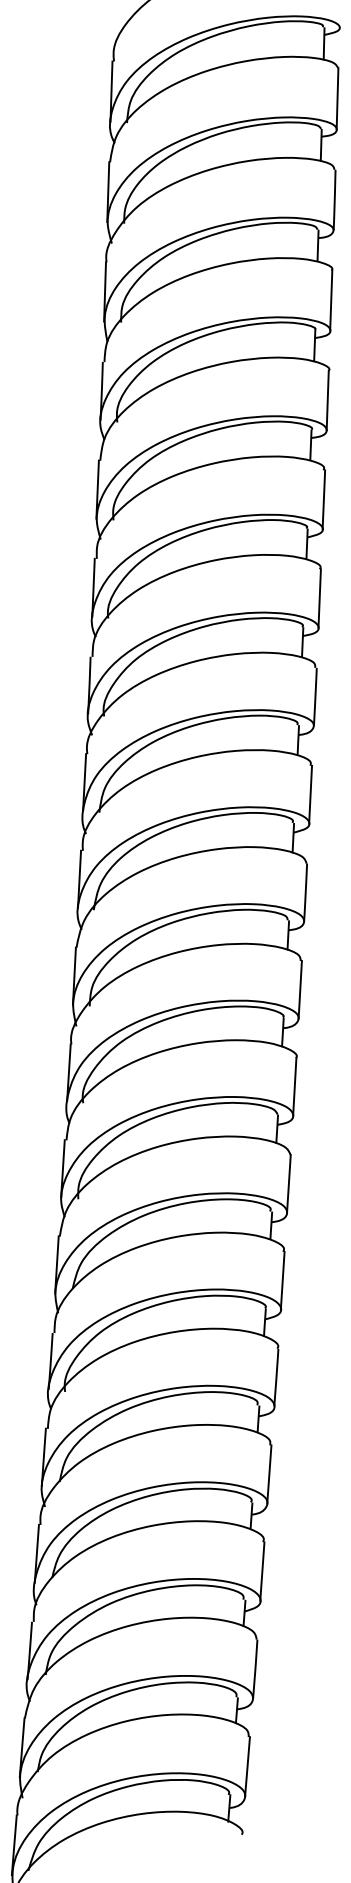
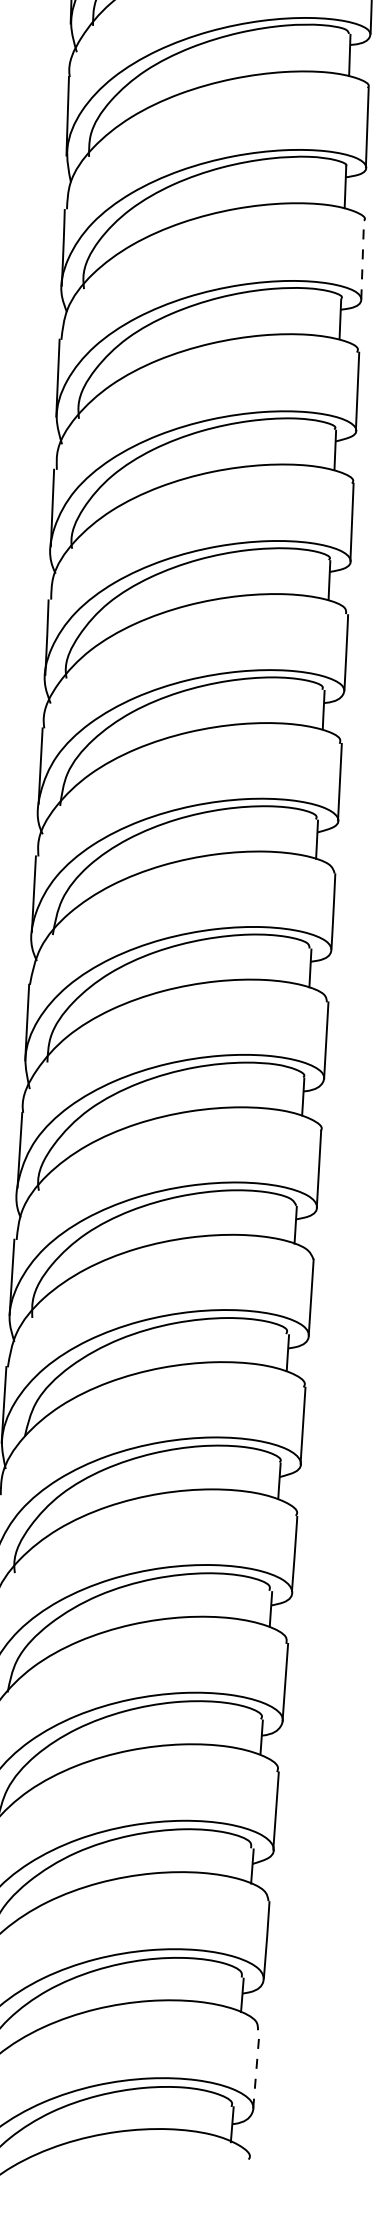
line: (327, 400) -> (362, 260), solid -> dashed
line: (247, 1766) -> (256, 2069), solid -> dashed

